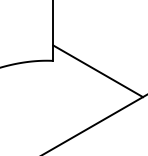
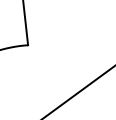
line: (97, 71) -> (68, 50), removed

